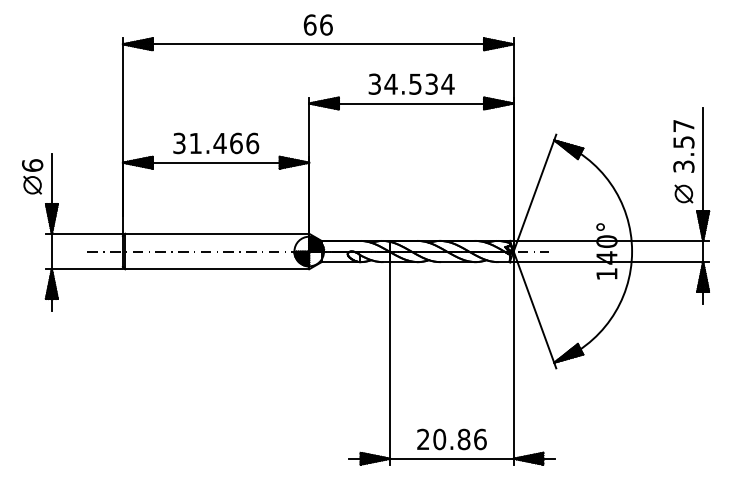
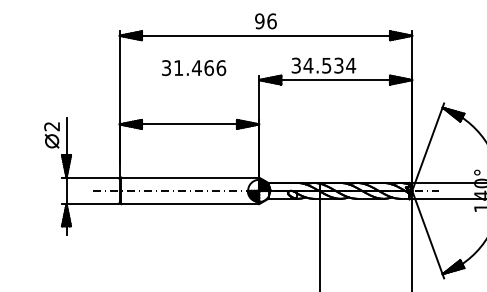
text: (309, 24) -> (259, 20), 66 -> 96
text: (411, 83) -> (323, 65), moved
text: (216, 143) -> (194, 68), moved
text: (32, 165) -> (52, 126), 6 -> 2

